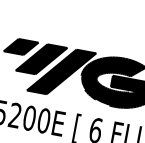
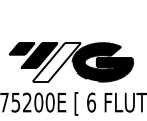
fill: (61, 72) -> (56, 62), removed

